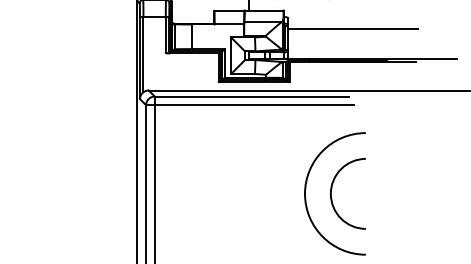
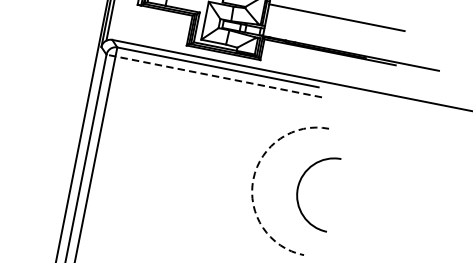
line: (249, 105) -> (213, 76), solid -> dashed
arc: (332, 188) -> (300, 183), moved
arc: (305, 193) -> (253, 179), solid -> dashed

